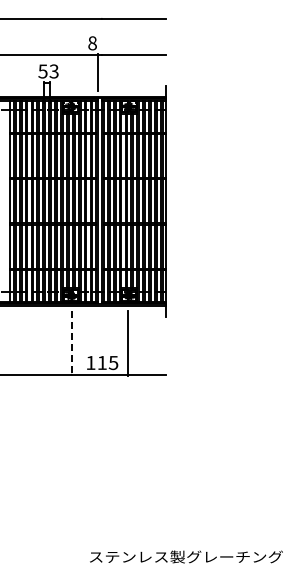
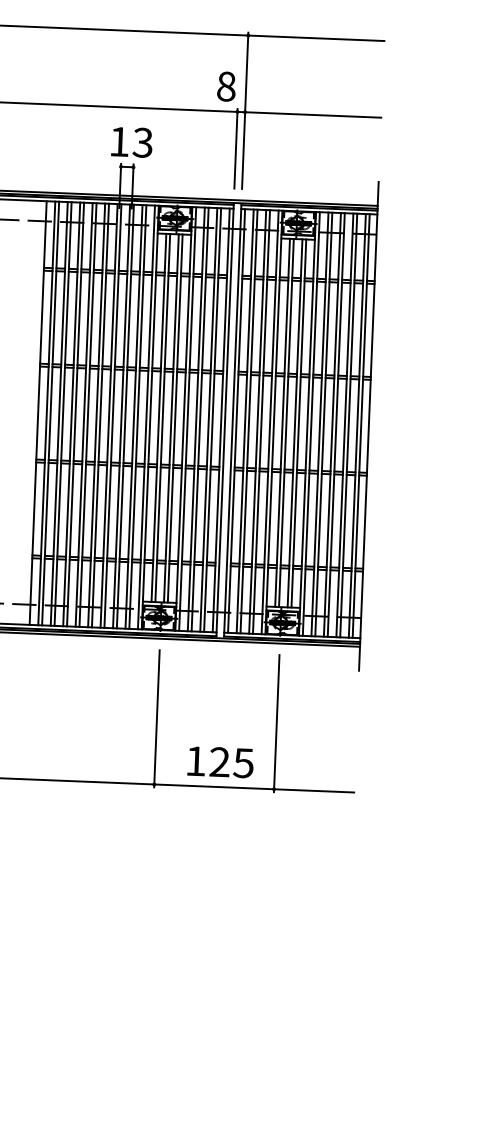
line: (101, 54) -> (244, 110), added
text: (42, 71) -> (118, 141), 53 -> 13
line: (71, 344) -> (156, 720), dashed -> solid
text: (101, 362) -> (218, 761), 115 -> 125

